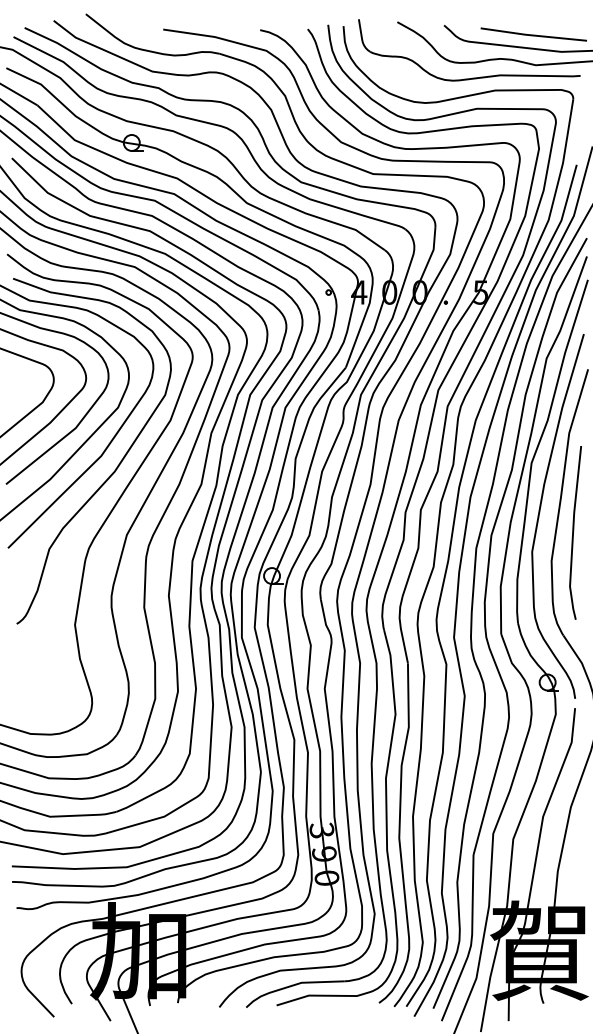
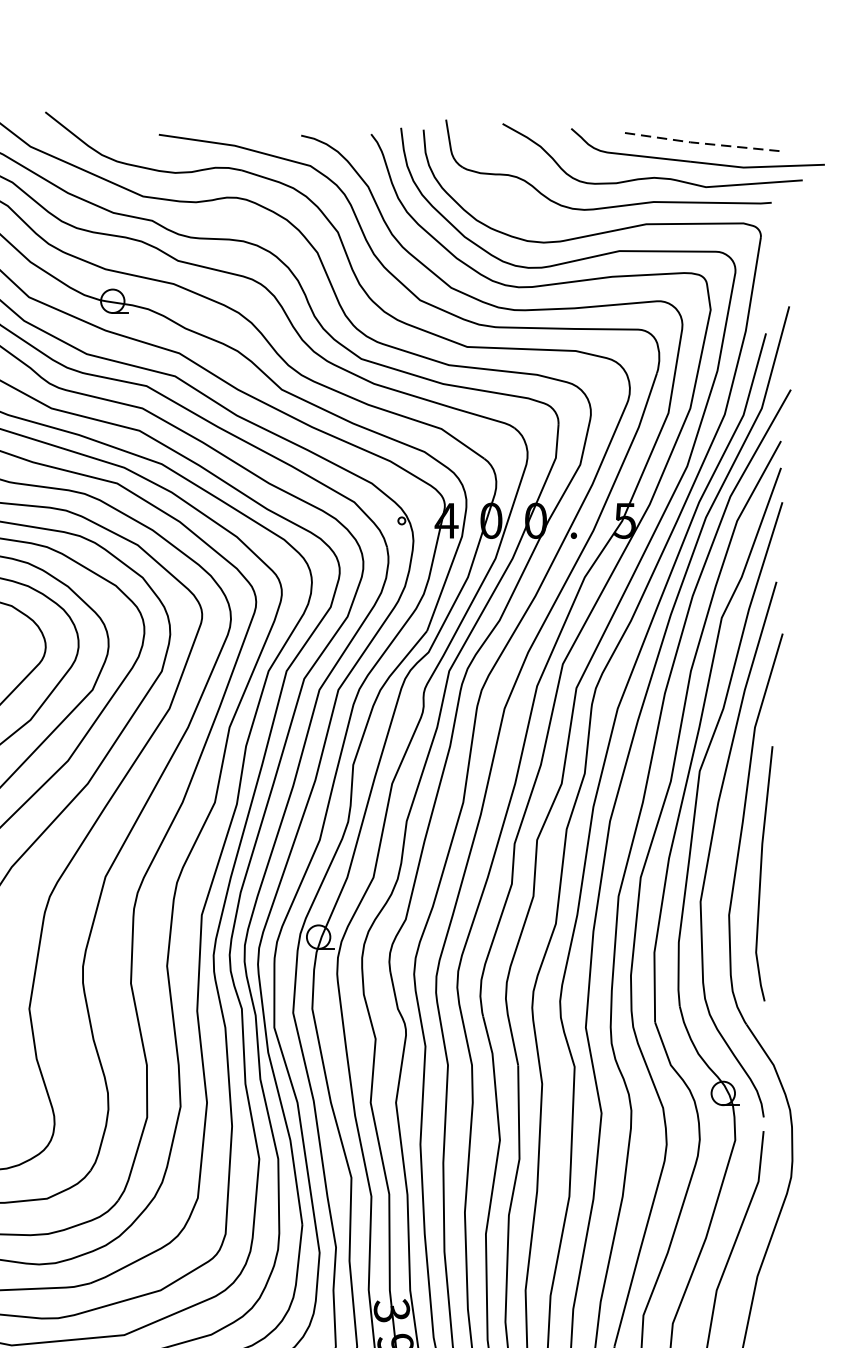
line: (533, 35) -> (702, 143), solid -> dashed

